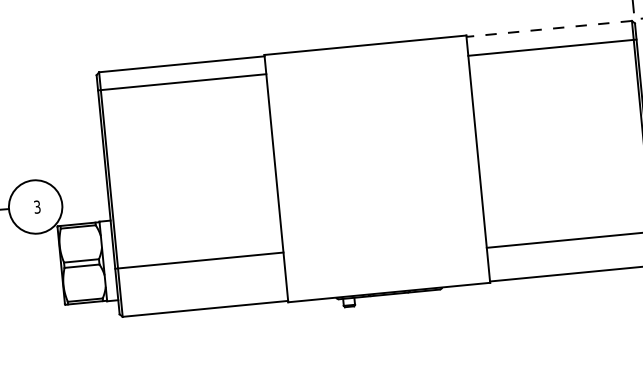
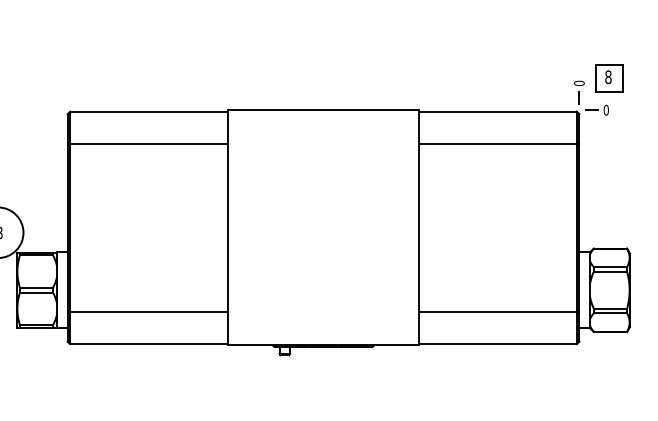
line: (549, 28) -> (498, 111), dashed -> solid
line: (552, 47) -> (499, 143), moved
line: (182, 82) -> (147, 143), moved
line: (199, 261) -> (147, 312), moved

